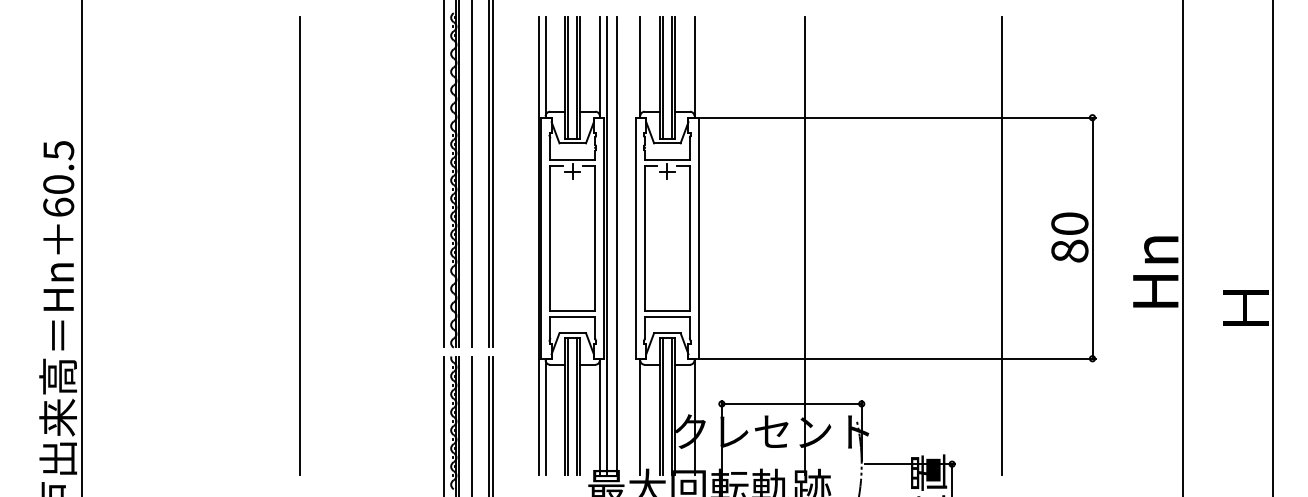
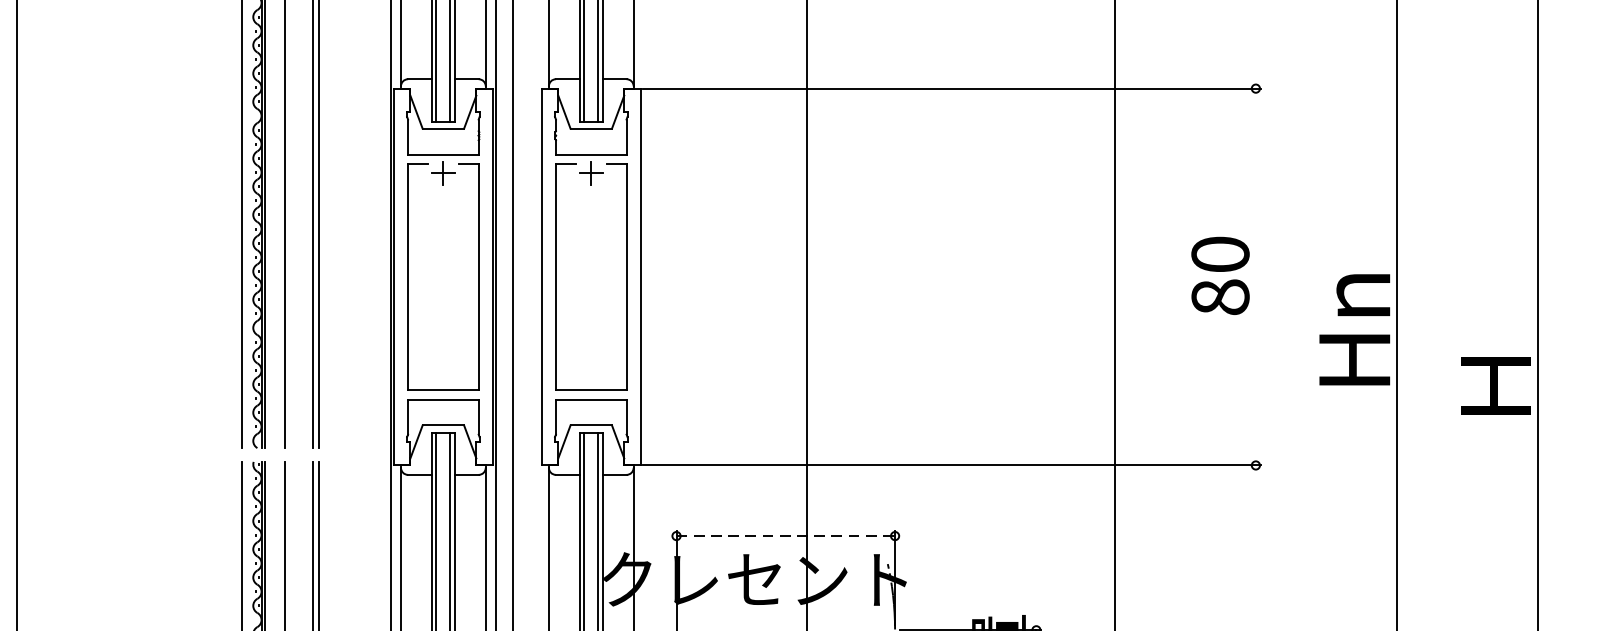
line: (1092, 237) -> (1255, 275), removed
line: (791, 403) -> (785, 535), solid -> dashed

